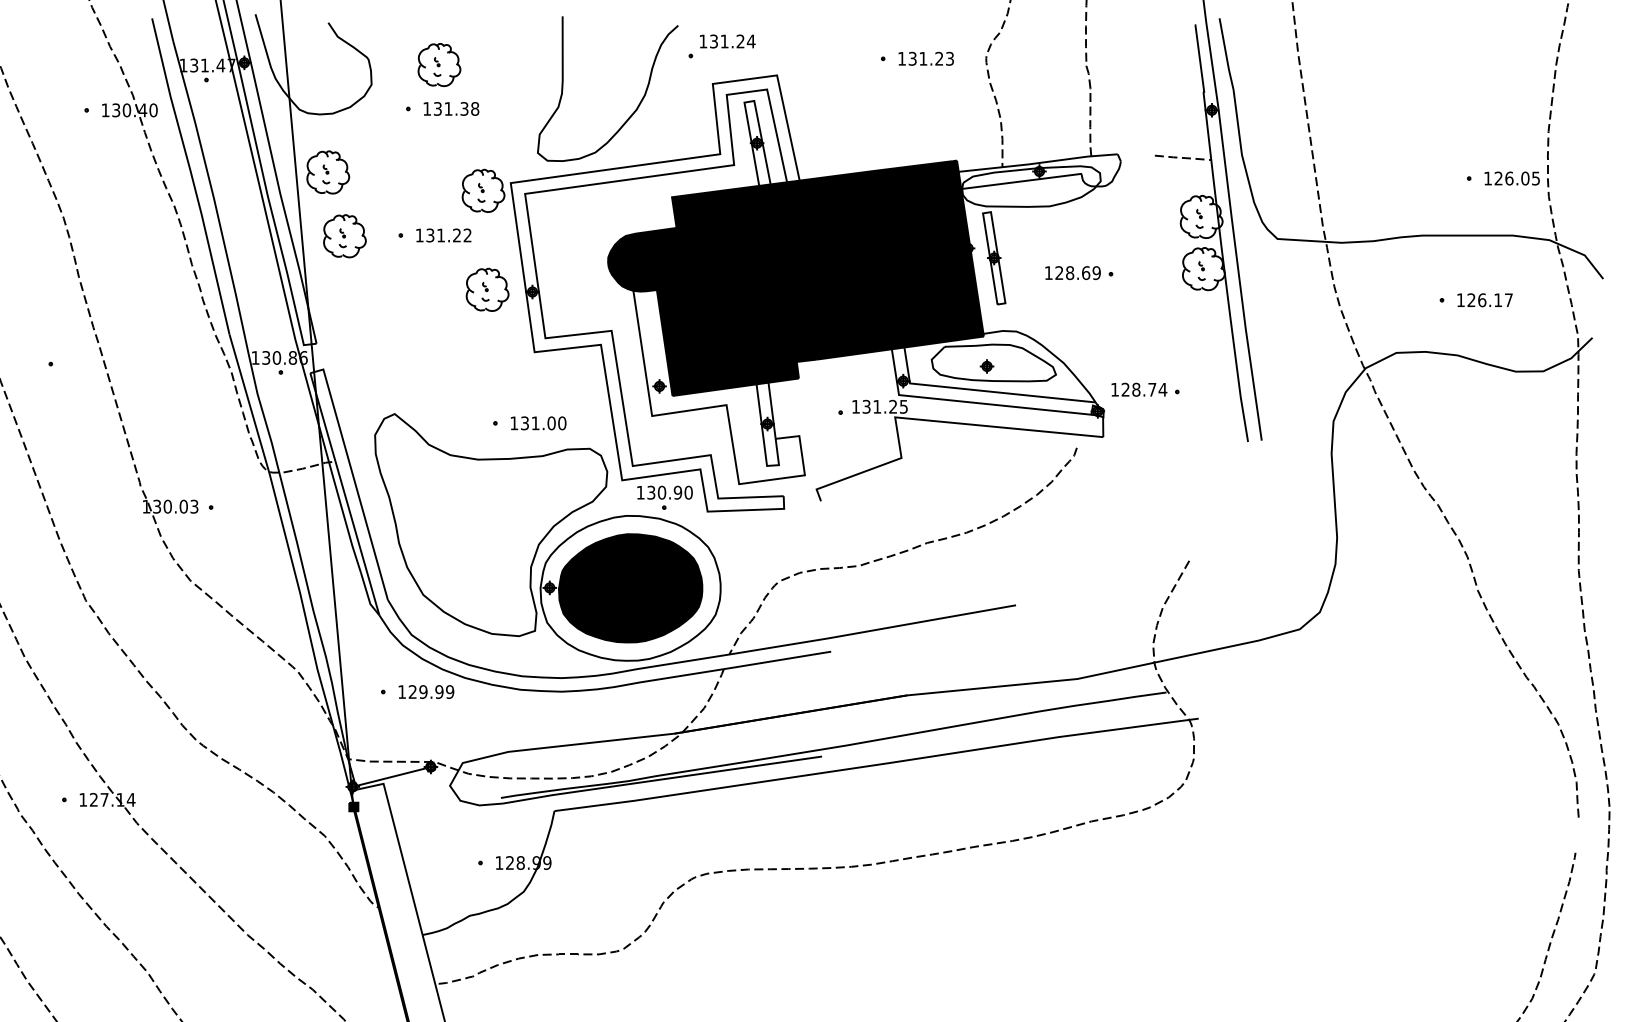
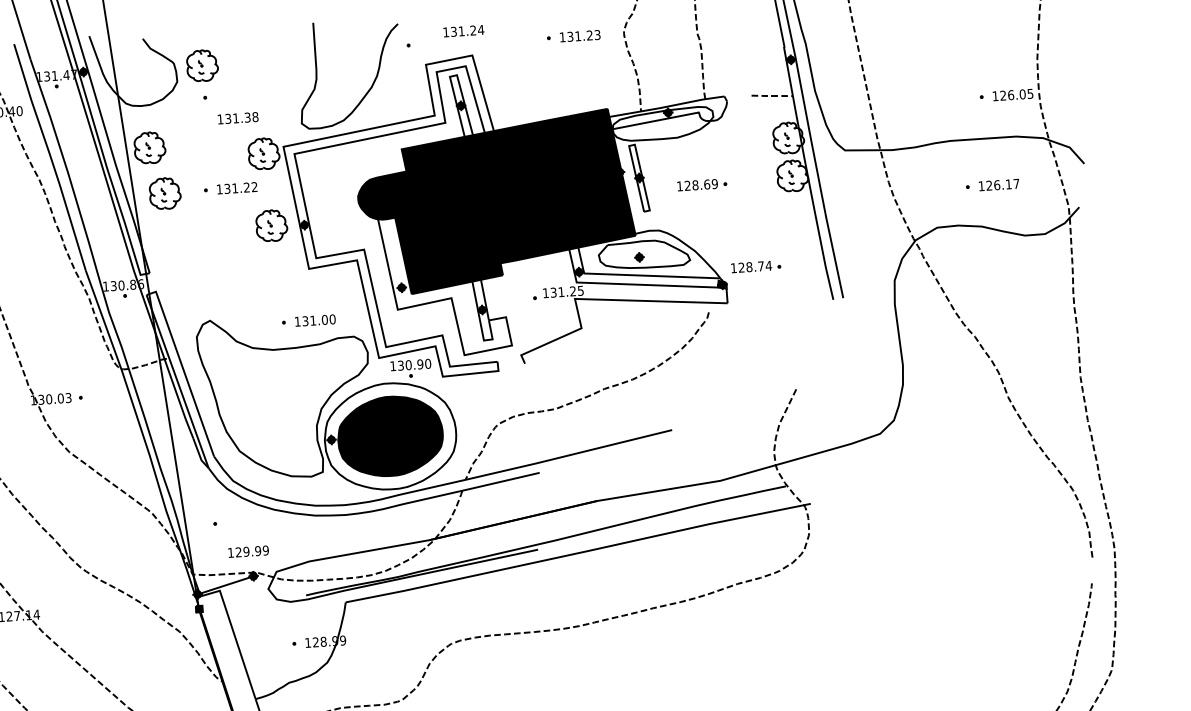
text: (727, 41) -> (463, 31), moved
part: (439, 65) -> (202, 66), moved
text: (451, 108) -> (238, 117), moved
text: (426, 691) -> (248, 551), moved

